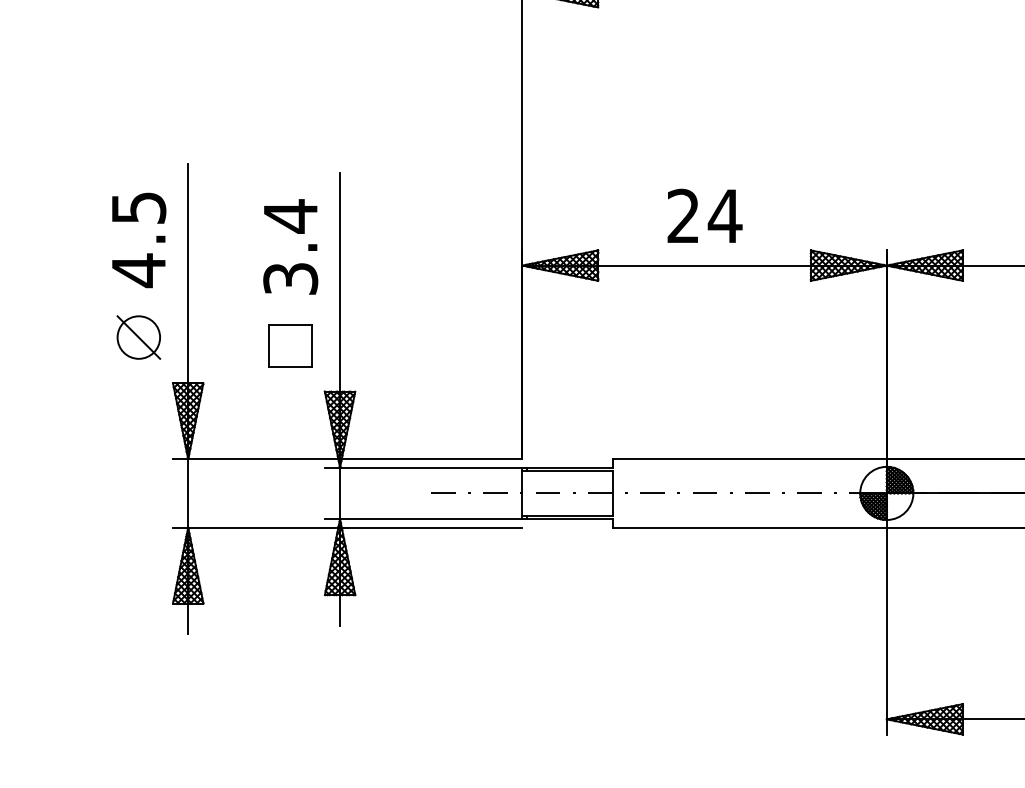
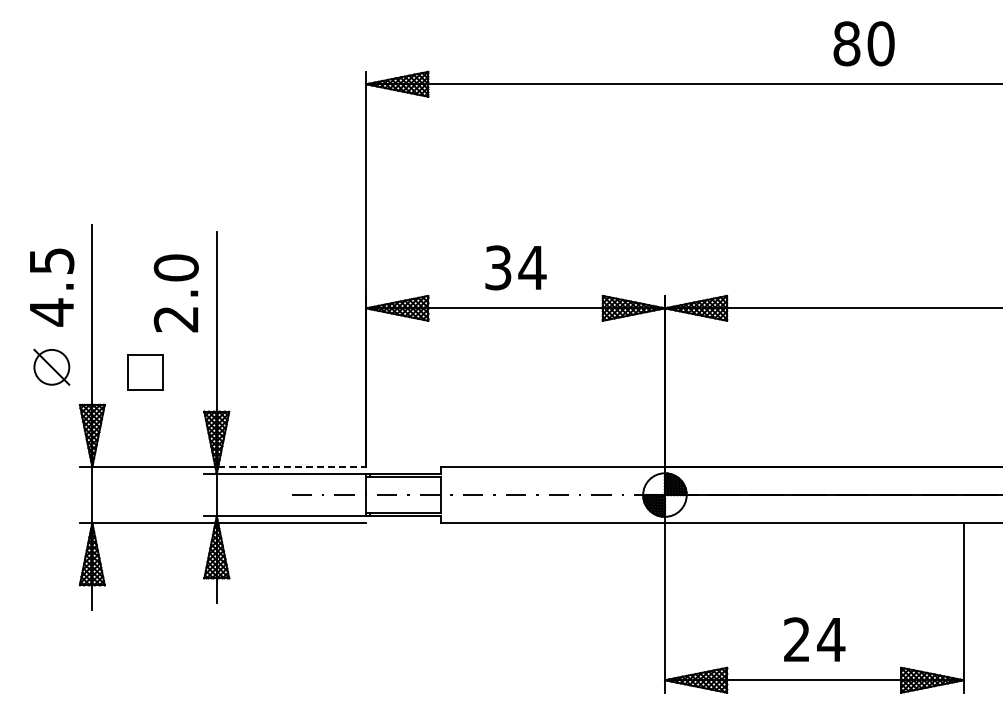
text: (683, 215) -> (498, 267), 24 -> 34
text: (289, 246) -> (175, 292), 3.4 -> 2.0
part: (290, 346) -> (145, 372), moved
line: (432, 459) -> (292, 467), solid -> dashed

